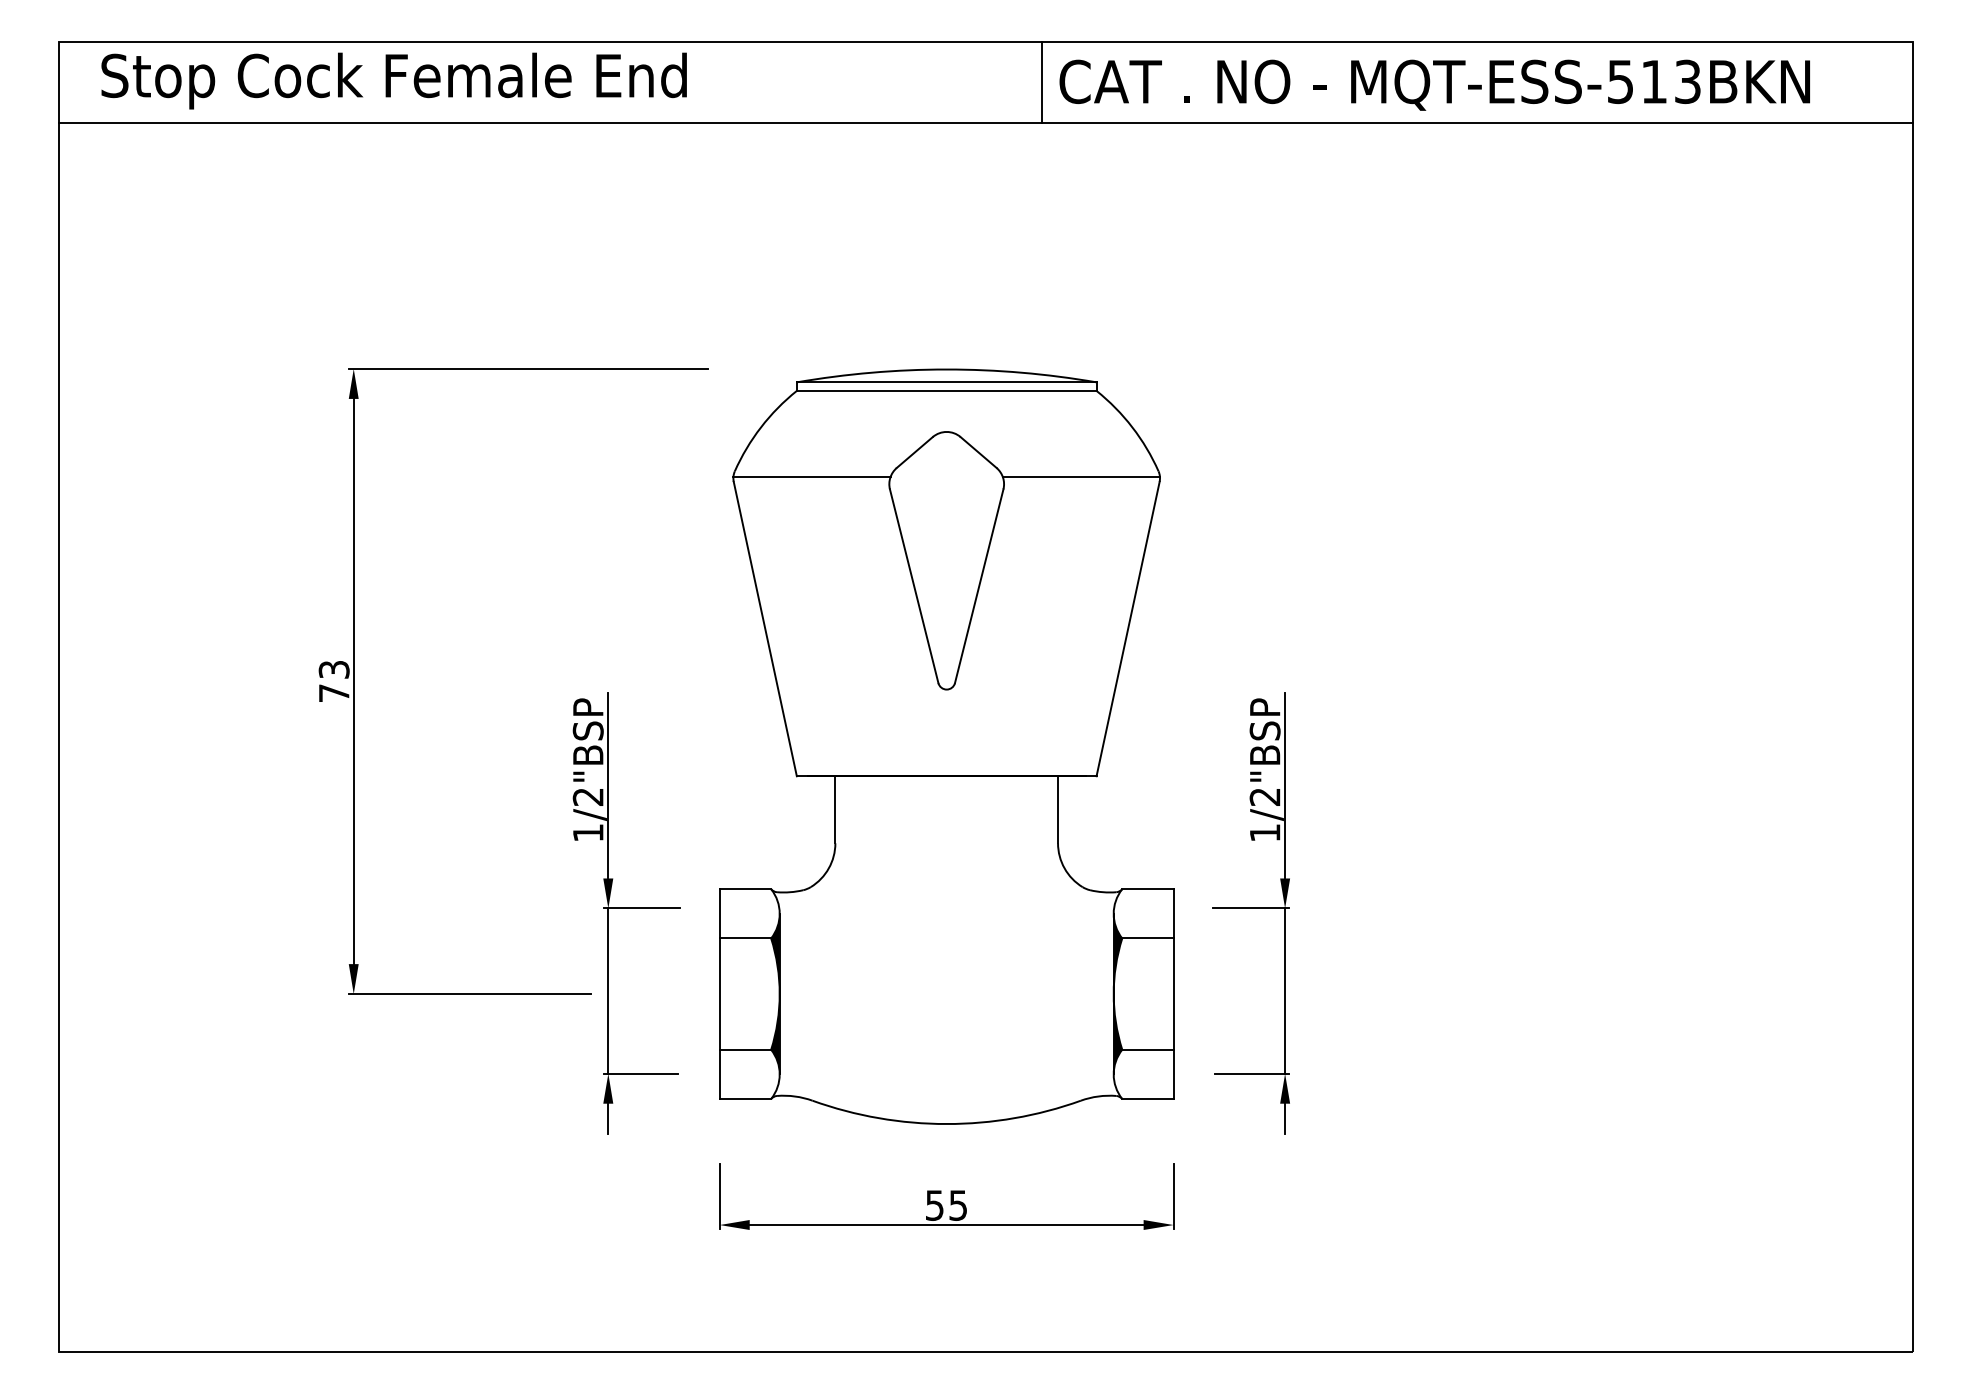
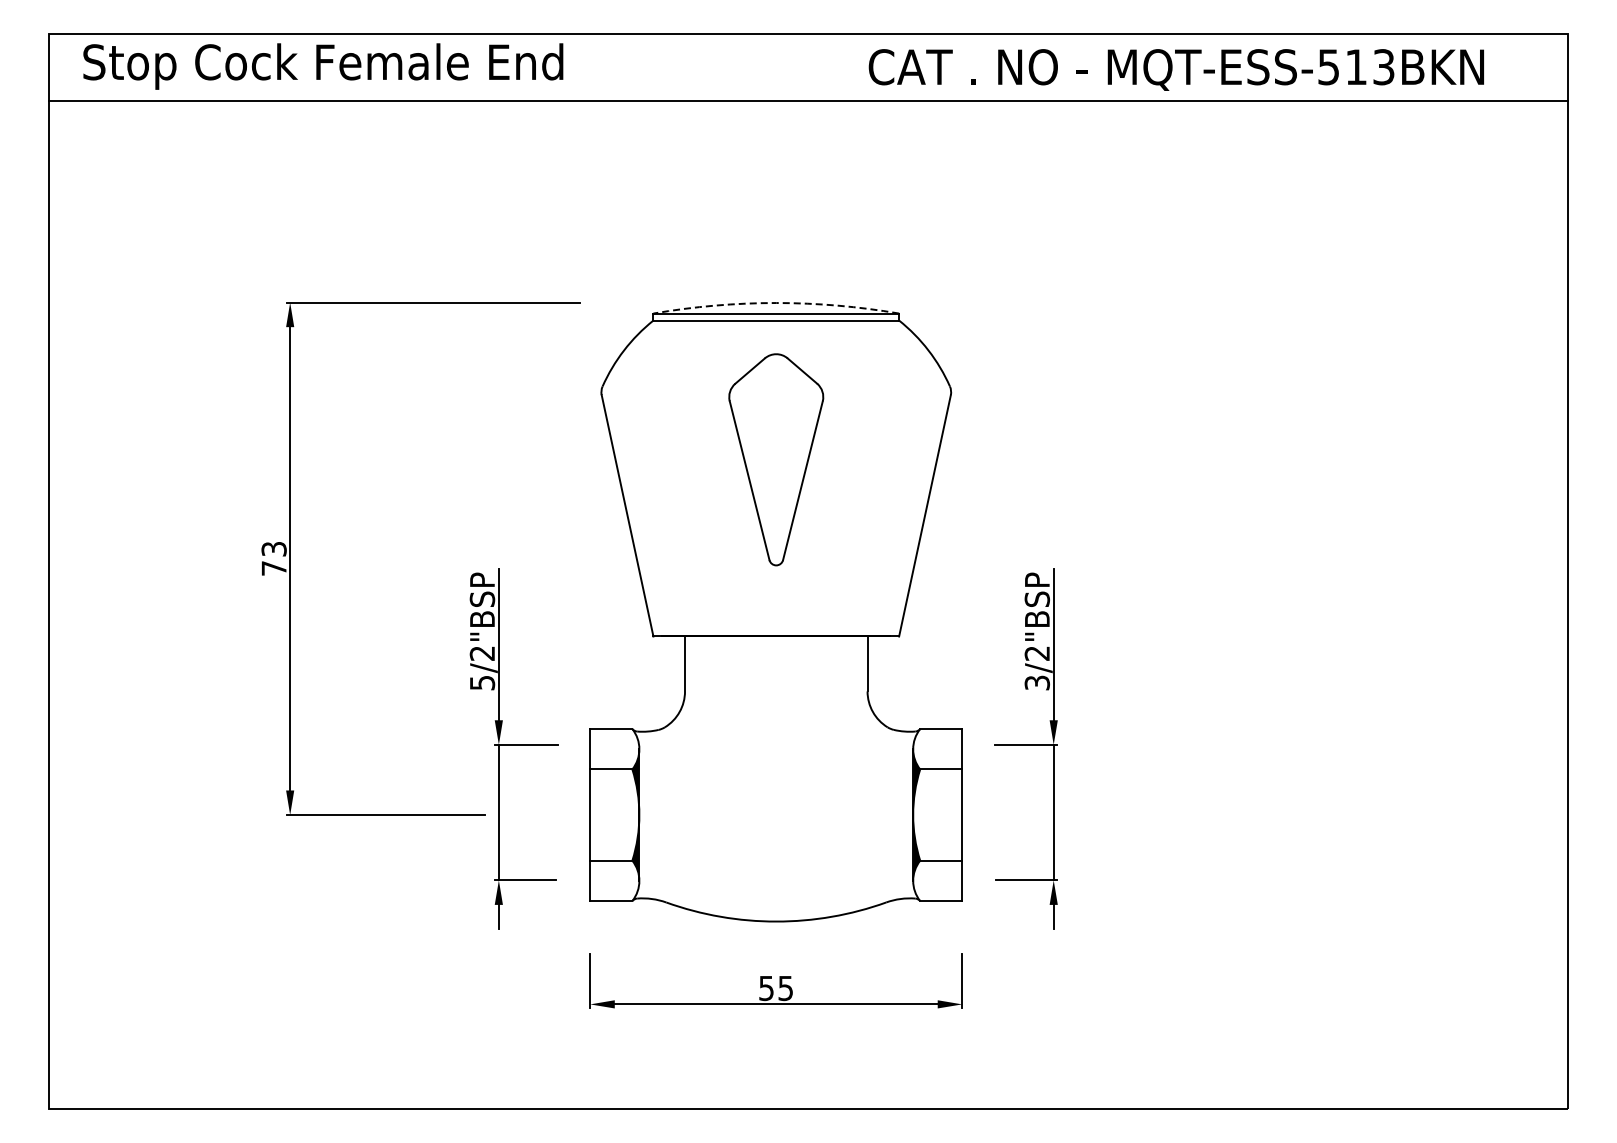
line: (1042, 82) -> (854, 67), removed
arc: (946, 370) -> (776, 303), solid -> dashed
line: (811, 476) -> (665, 390), removed
line: (1081, 476) -> (886, 390), removed
text: (1265, 832) -> (1037, 682), 1/2"BSP -> 3/2"BSP
text: (588, 833) -> (482, 683), 1/2"BSP -> 5/2"BSP

